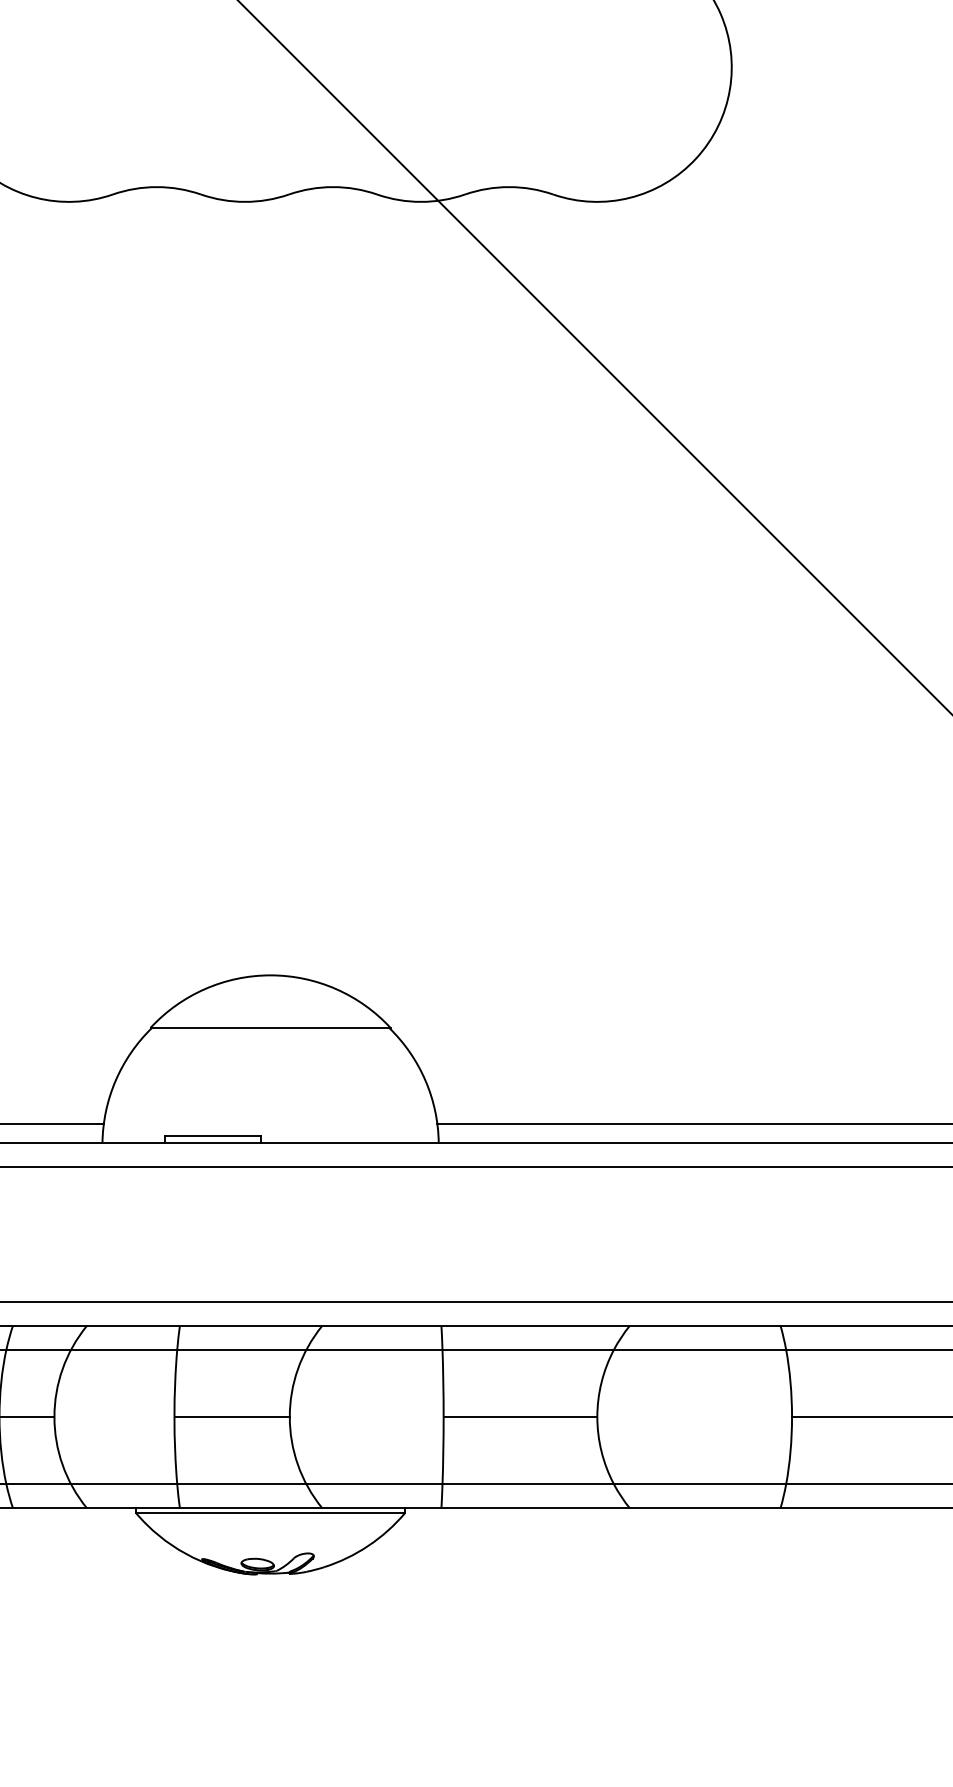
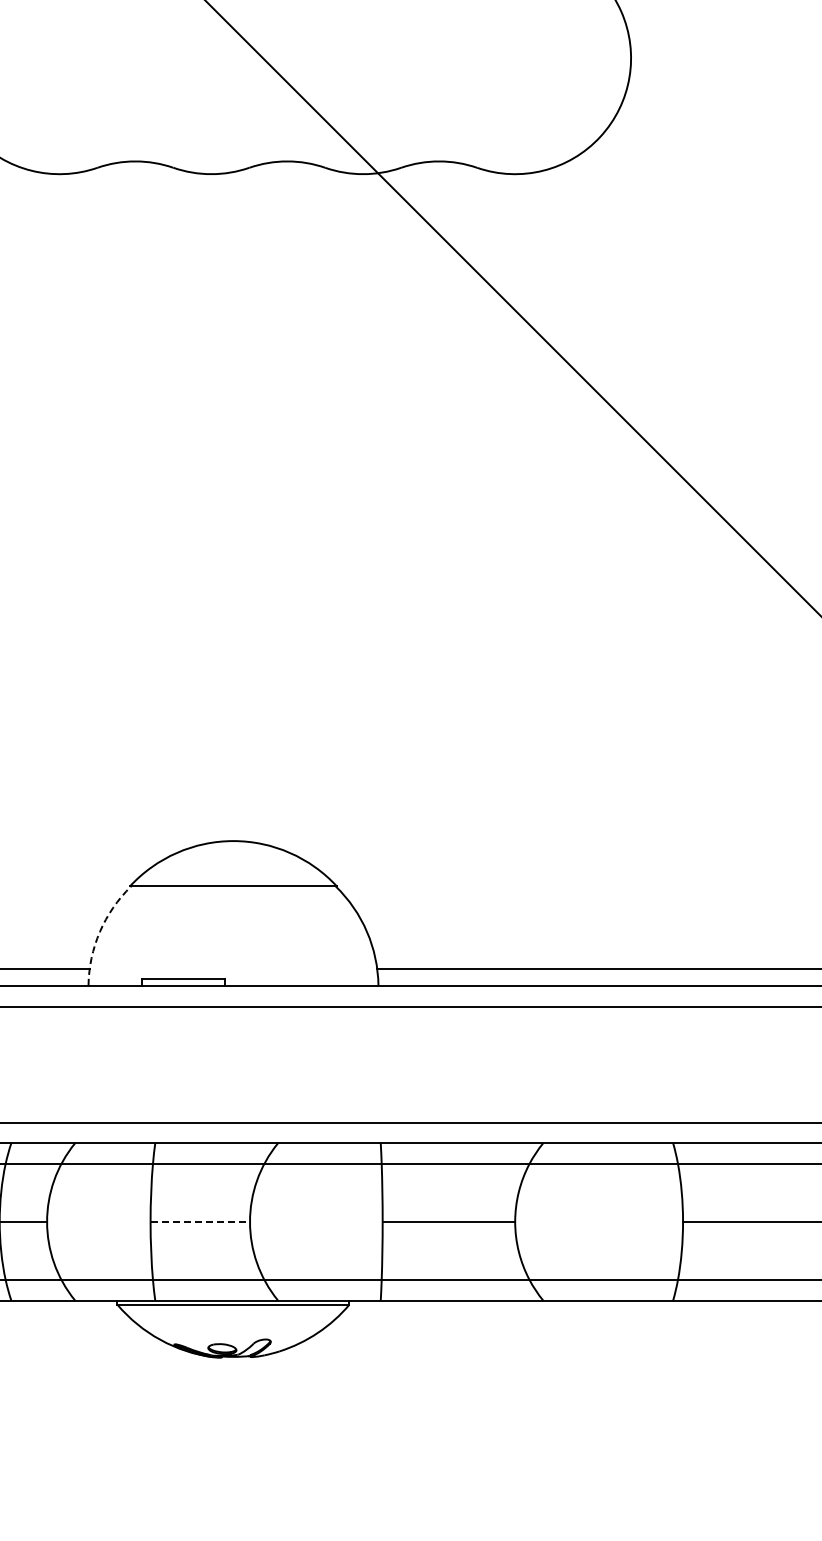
arc: (115, 1080) -> (99, 931), solid -> dashed
line: (232, 1416) -> (200, 1221), solid -> dashed

